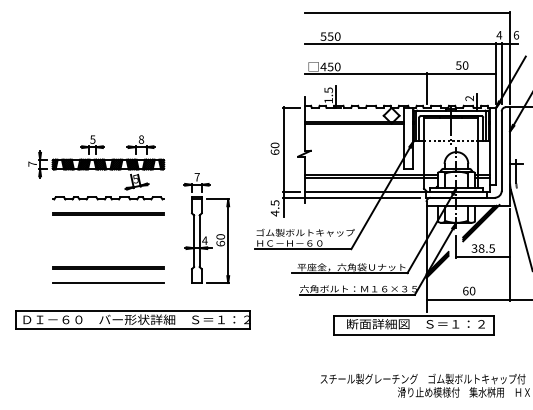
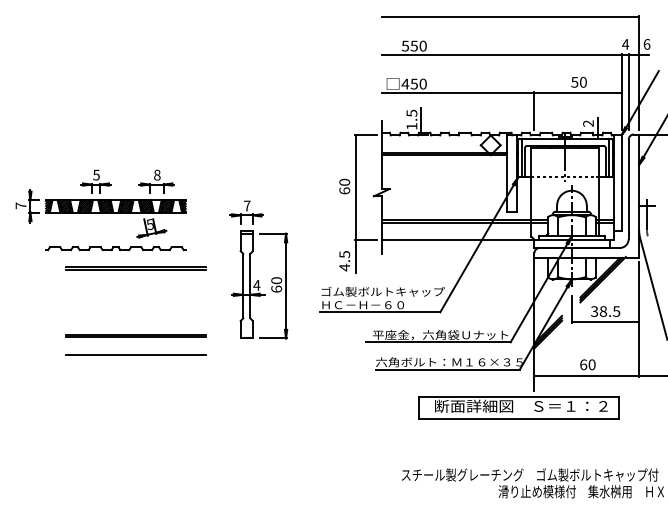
part: (96, 167) -> (101, 210), moved
line: (350, 197) -> (439, 247), removed
part: (206, 228) -> (258, 270), moved
part: (132, 319) -> (166, 400), removed

